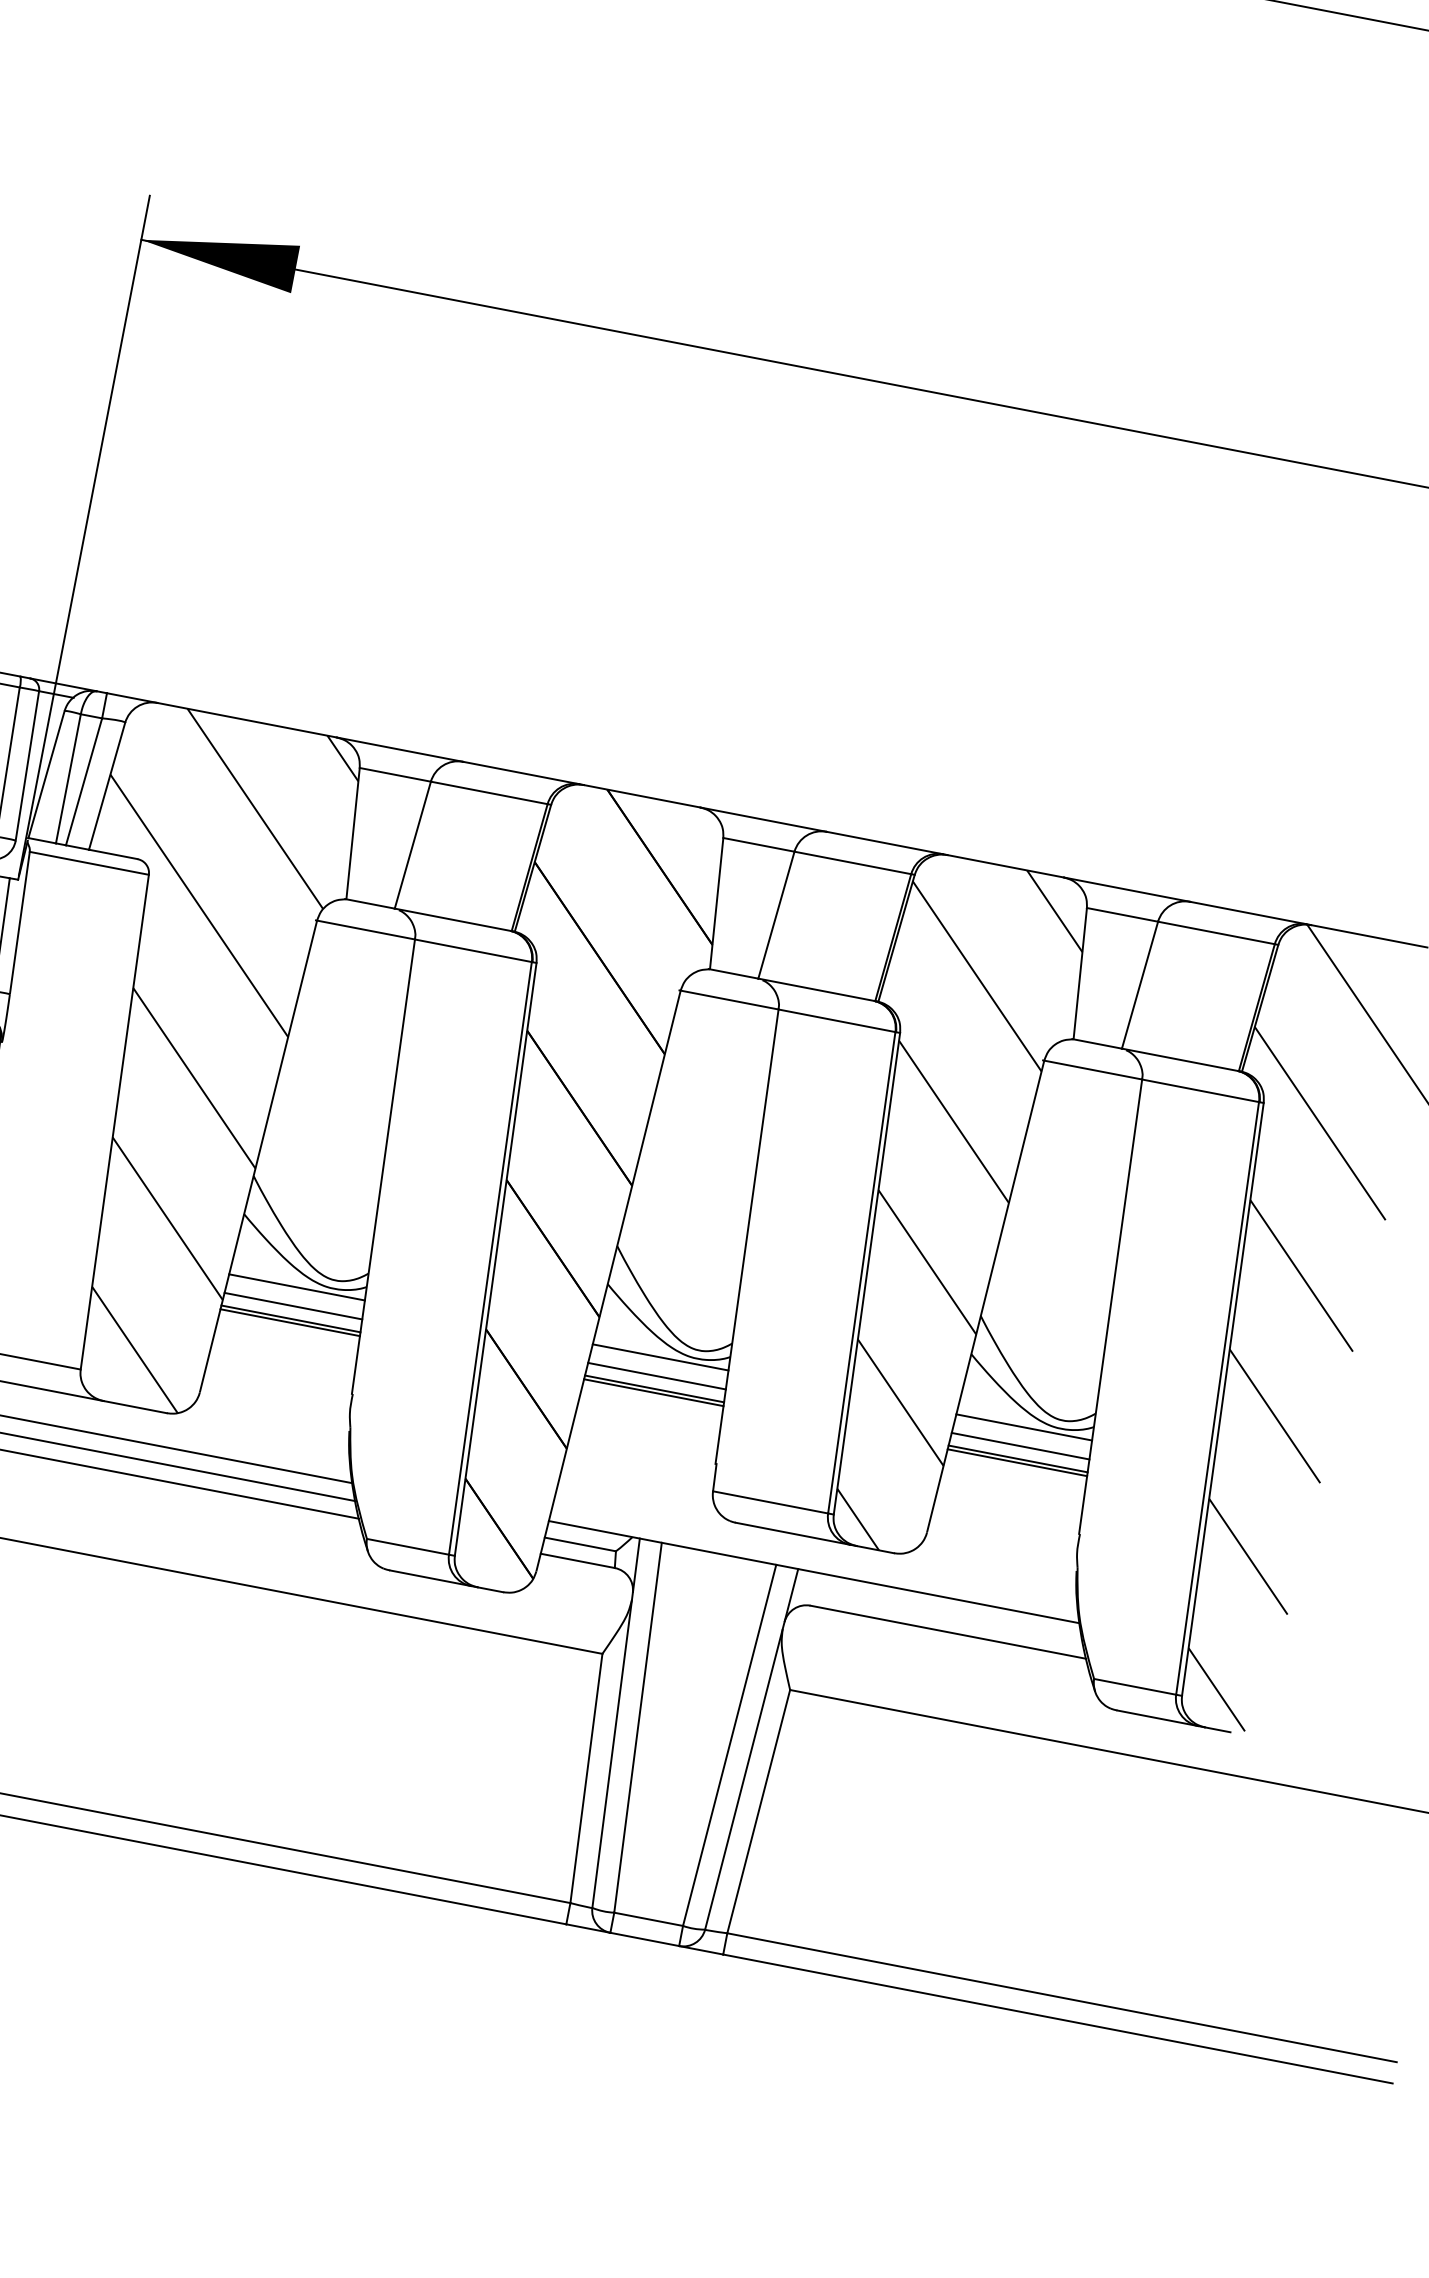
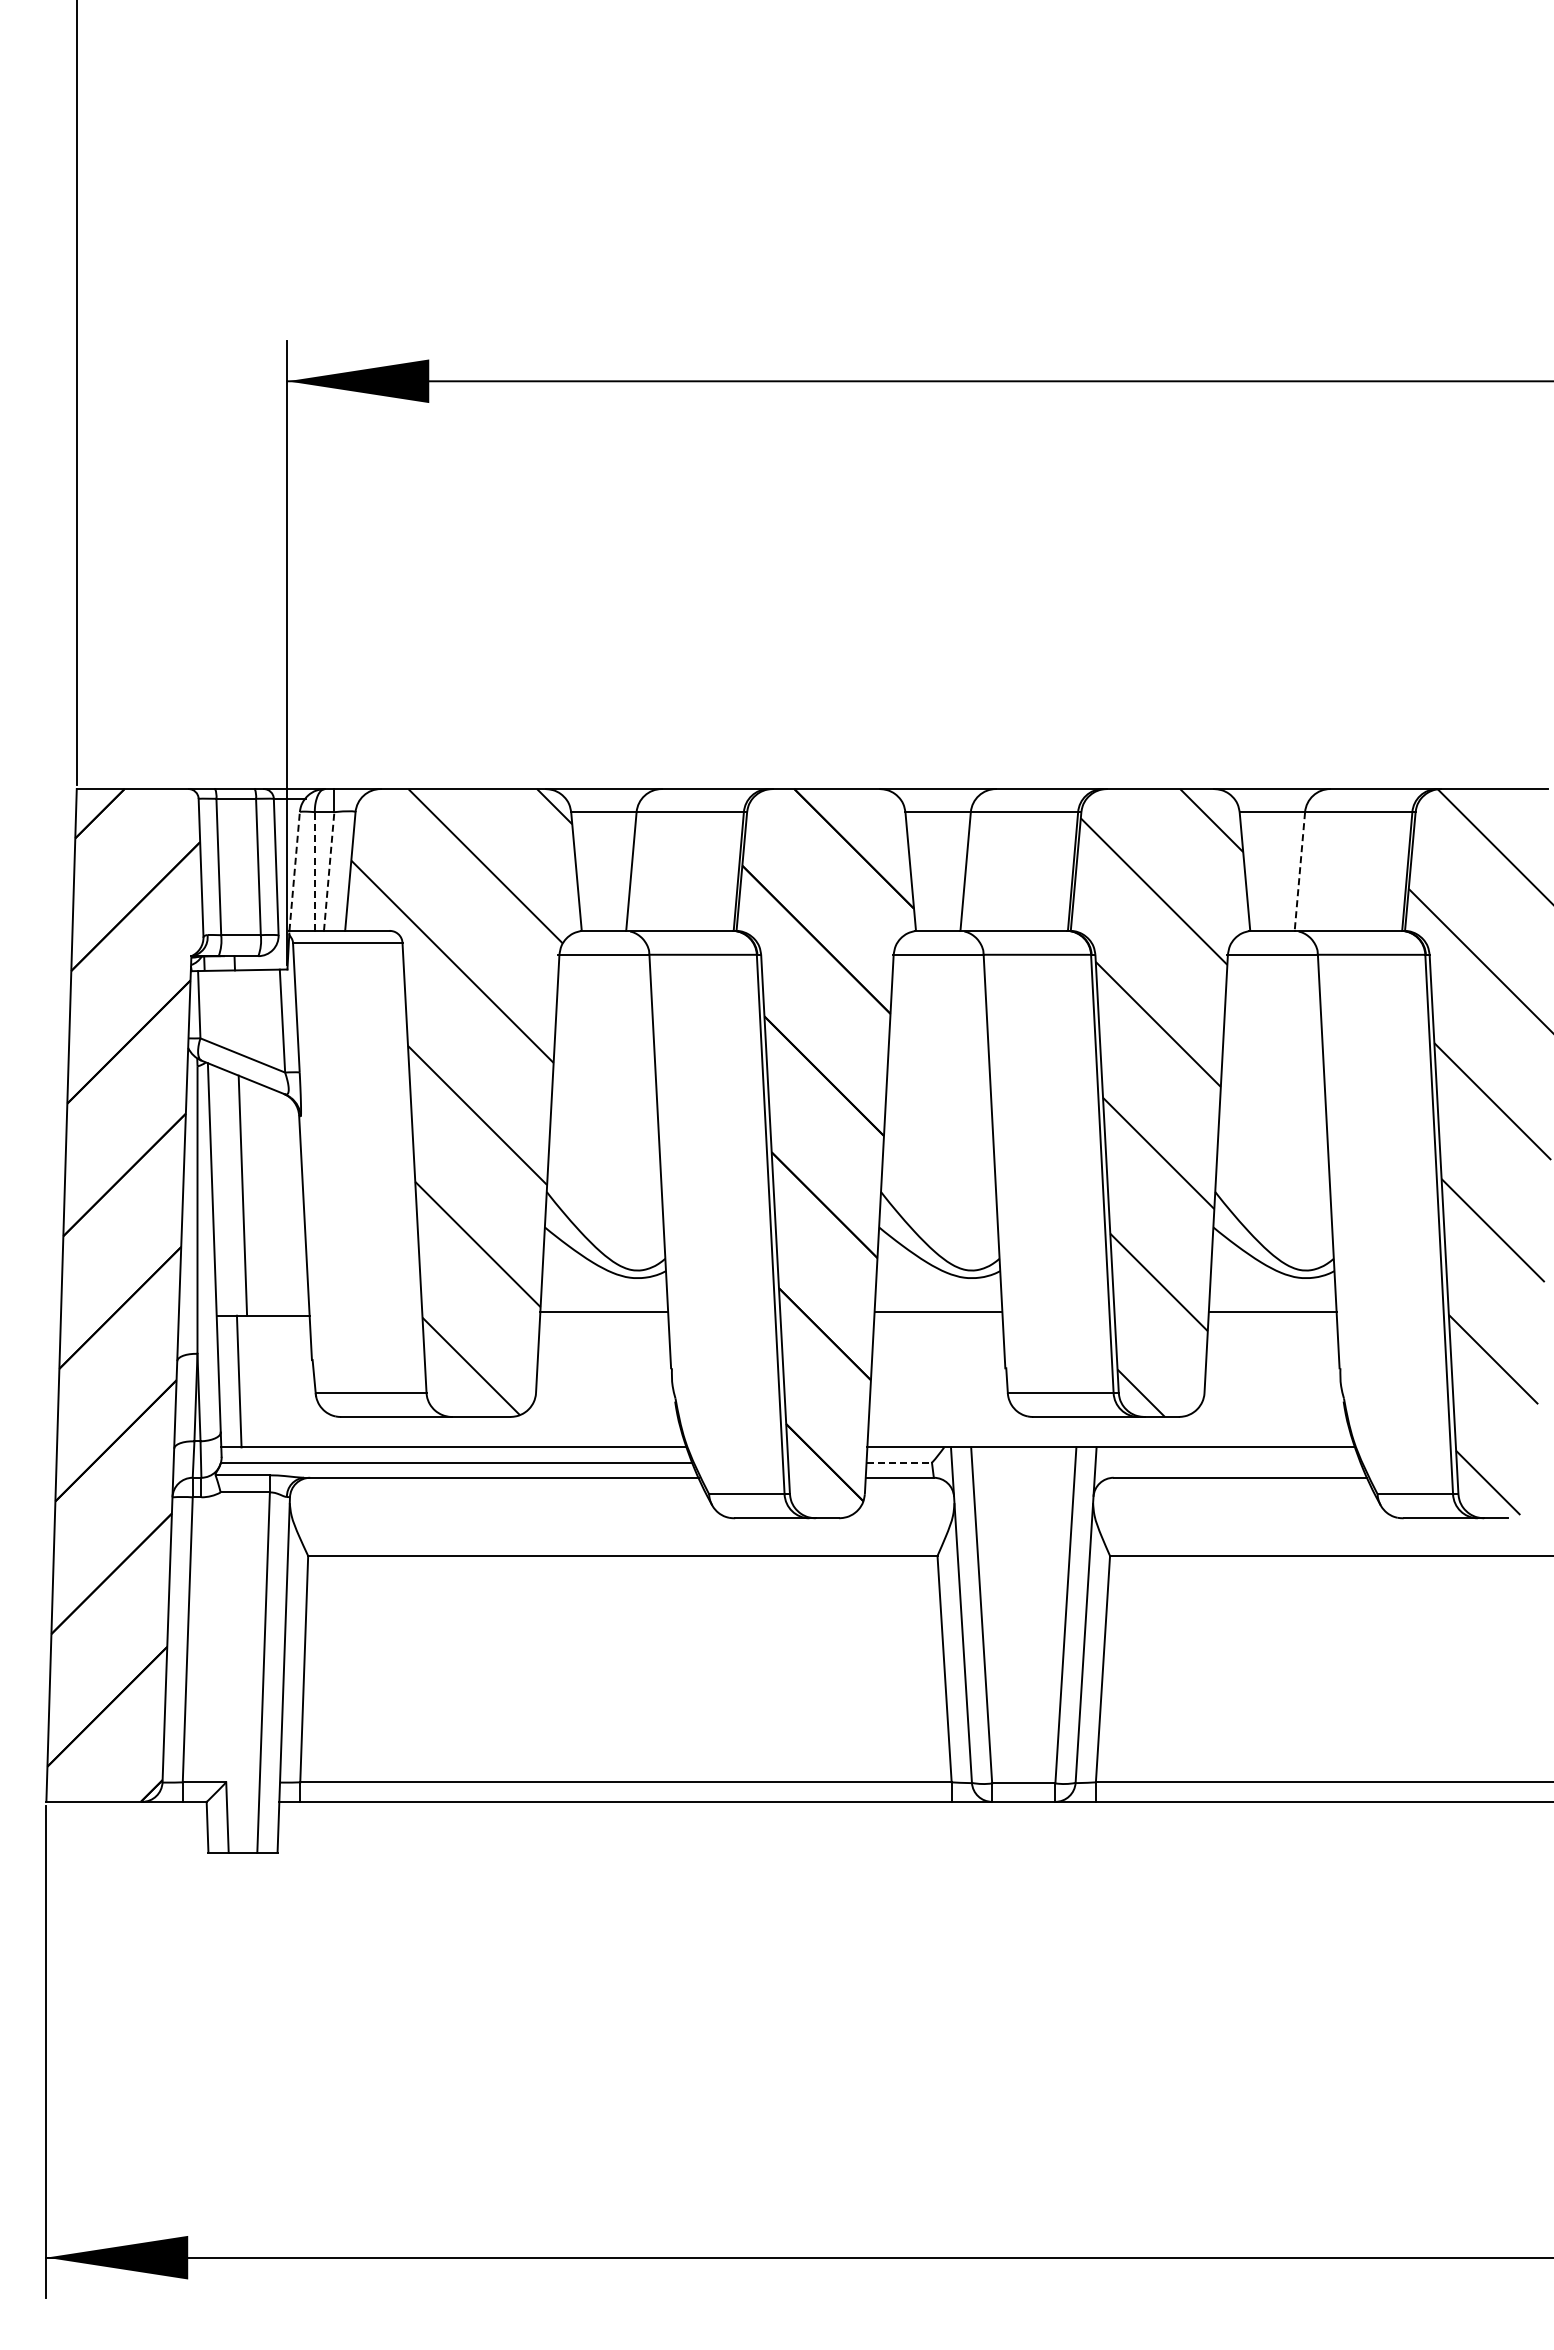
line: (46, 774) -> (294, 871), solid -> dashed
line: (68, 778) -> (314, 871), solid -> dashed
line: (84, 781) -> (329, 871), solid -> dashed
line: (1139, 985) -> (1299, 871), solid -> dashed
line: (296, 1287) -> (603, 1283), removed
line: (292, 1305) -> (603, 1300), removed
line: (290, 1322) -> (604, 1315), removed
line: (660, 1357) -> (938, 1283), removed
line: (657, 1376) -> (938, 1300), removed
line: (653, 1392) -> (938, 1315), removed
line: (1023, 1427) -> (1272, 1283), removed
line: (1020, 1446) -> (1272, 1300), removed
line: (1017, 1462) -> (1272, 1315), removed
line: (580, 1544) -> (899, 1462), solid -> dashed

